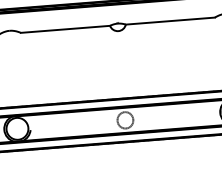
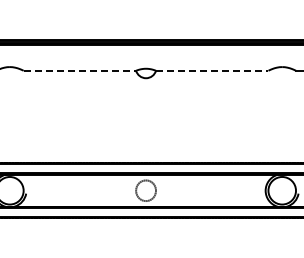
line: (170, 20) -> (212, 70), solid -> dashed
line: (65, 29) -> (80, 70), solid -> dashed

